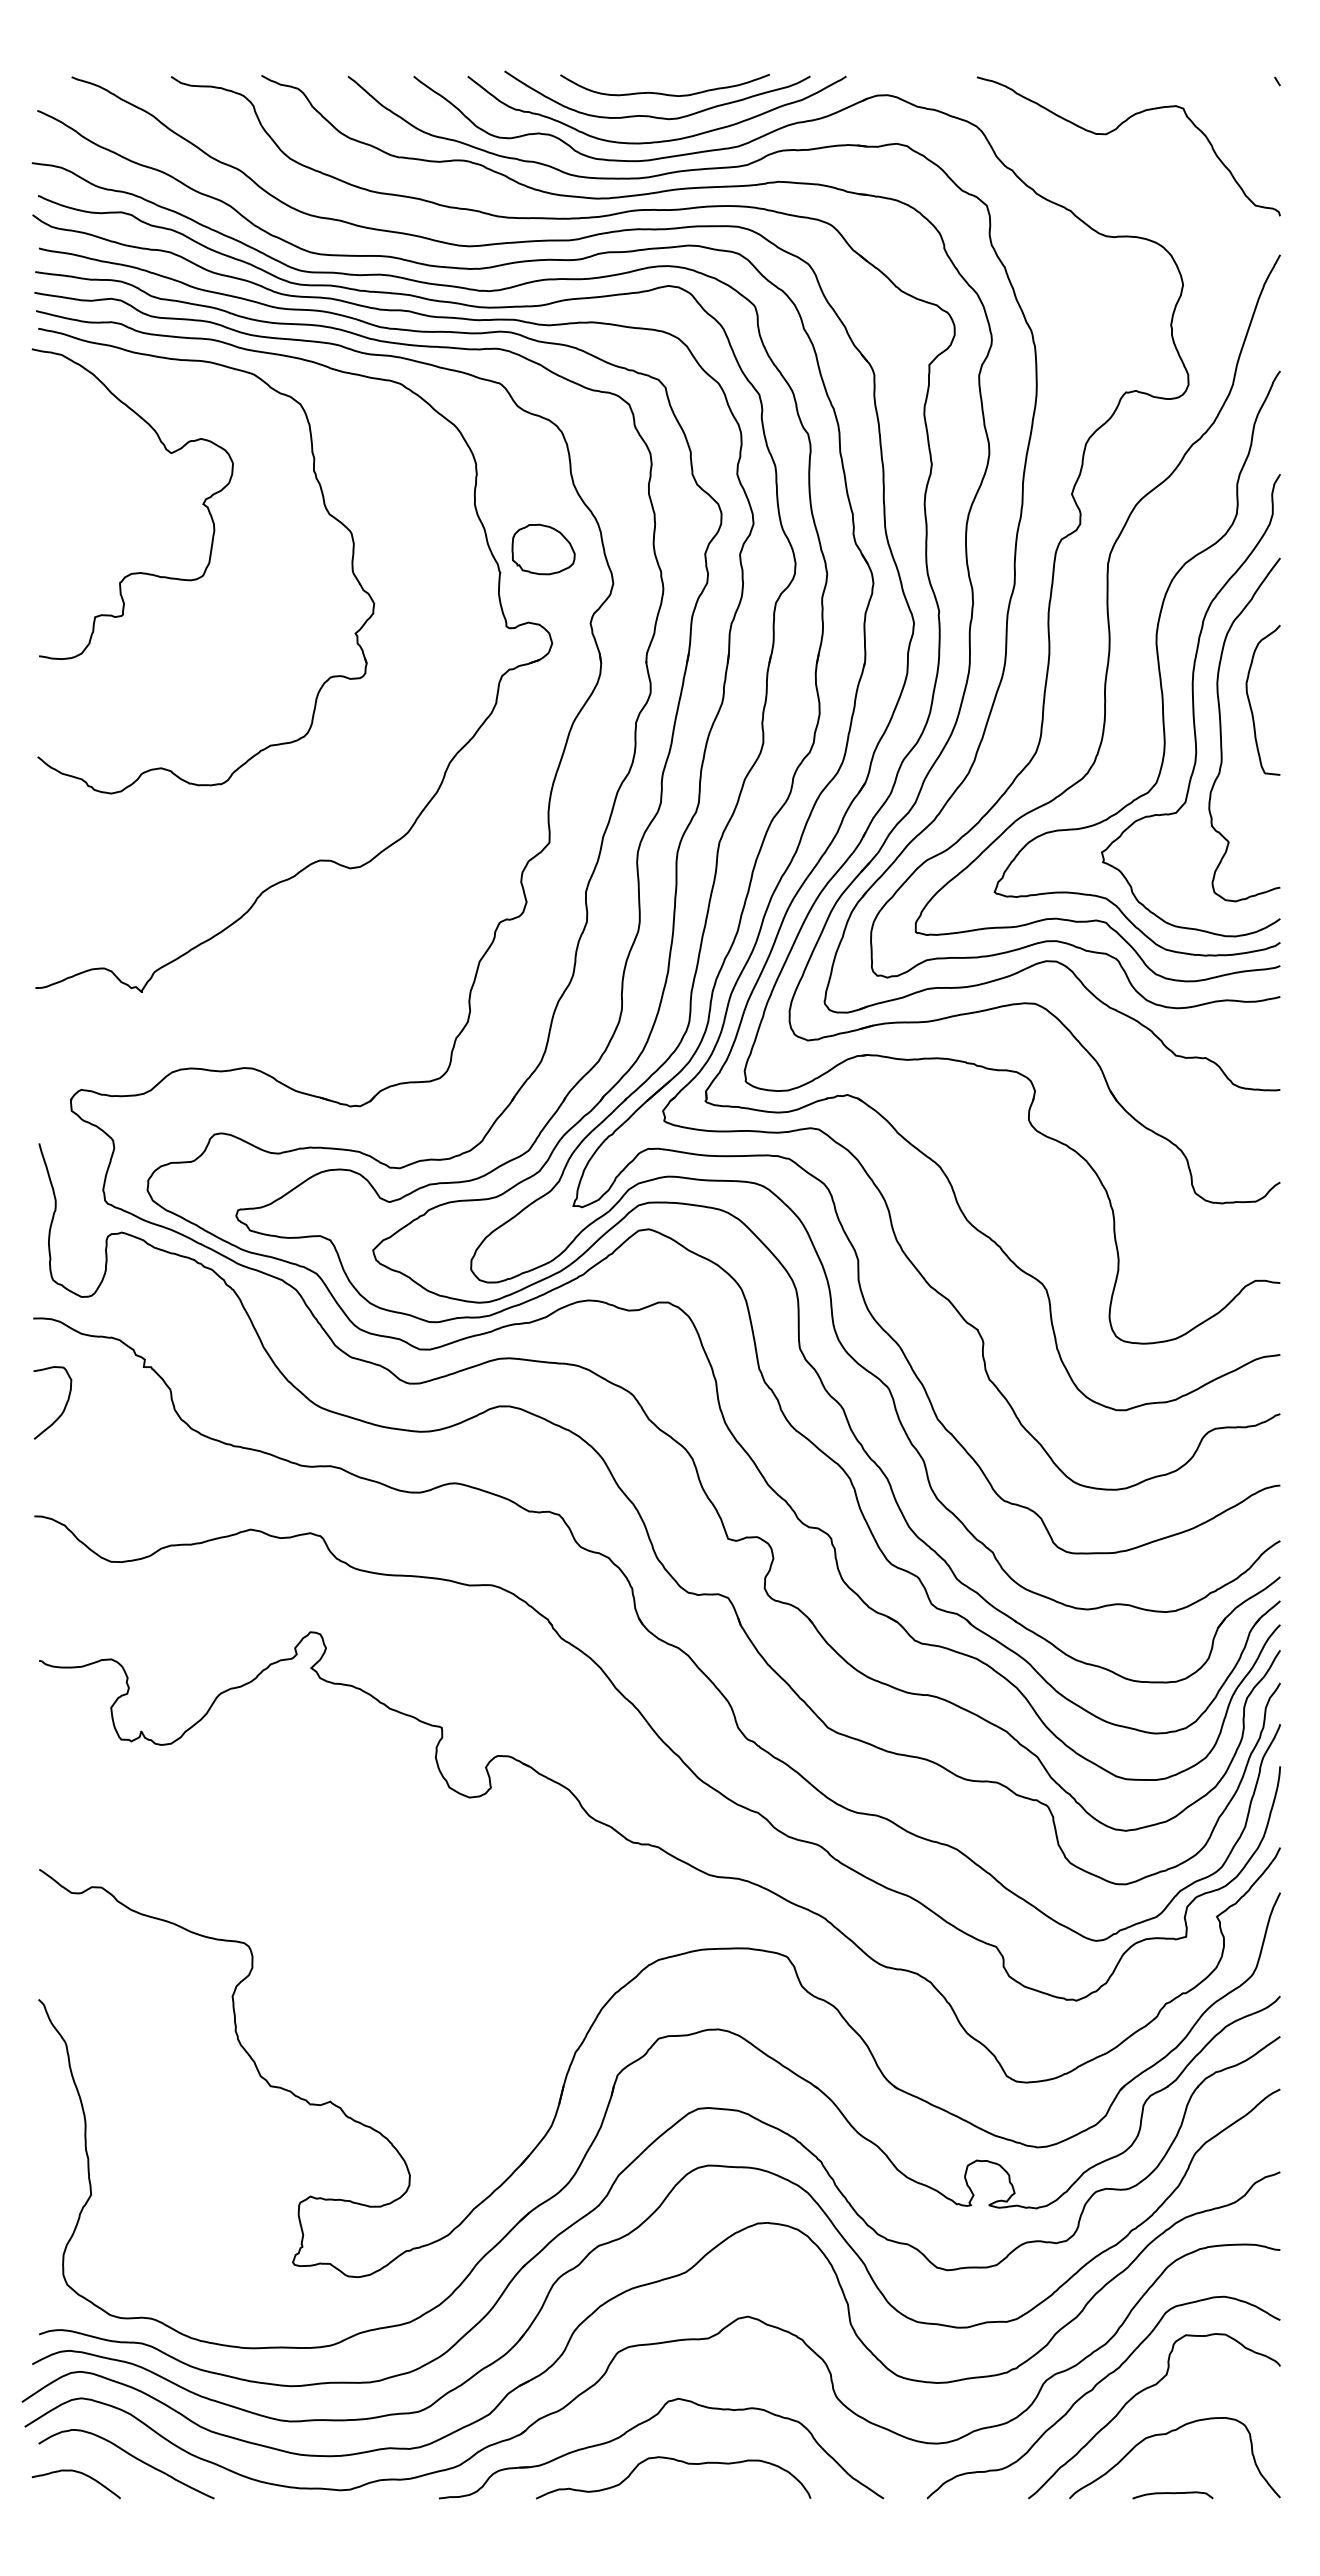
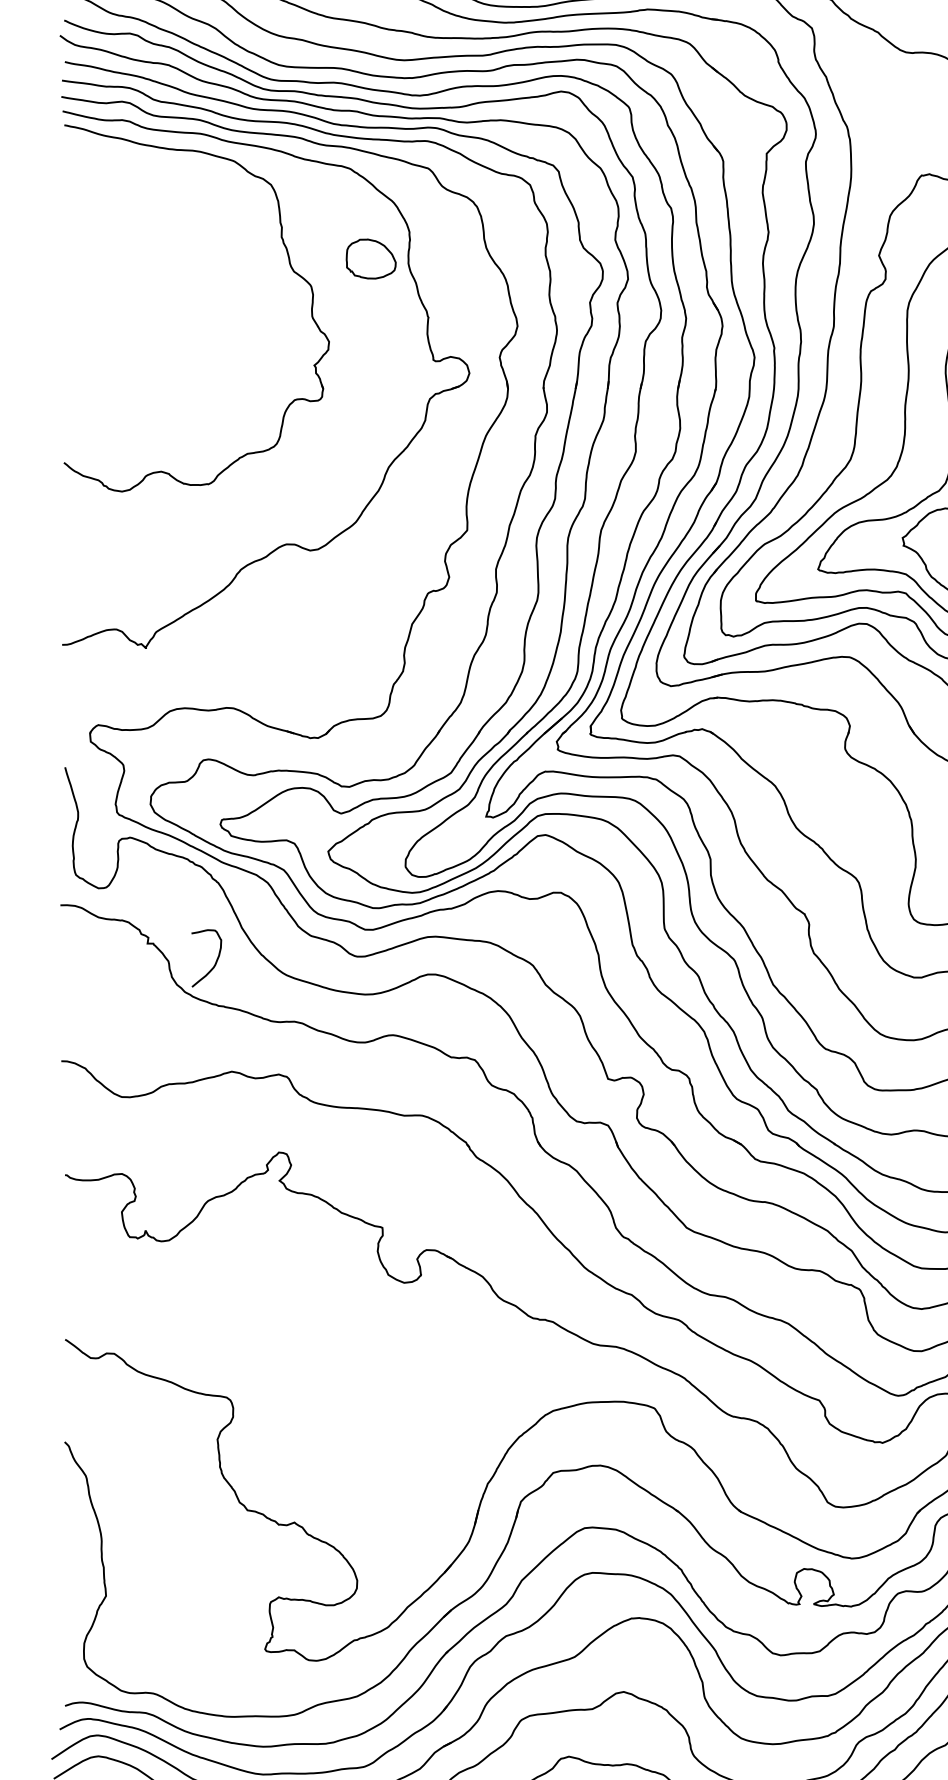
curve: (169, 453) -> (167, 223), removed
part: (543, 549) -> (371, 259), moved
curve: (63, 1408) -> (215, 962), moved

